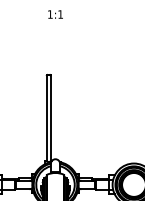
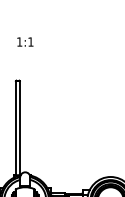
text: (55, 14) -> (25, 42), moved

